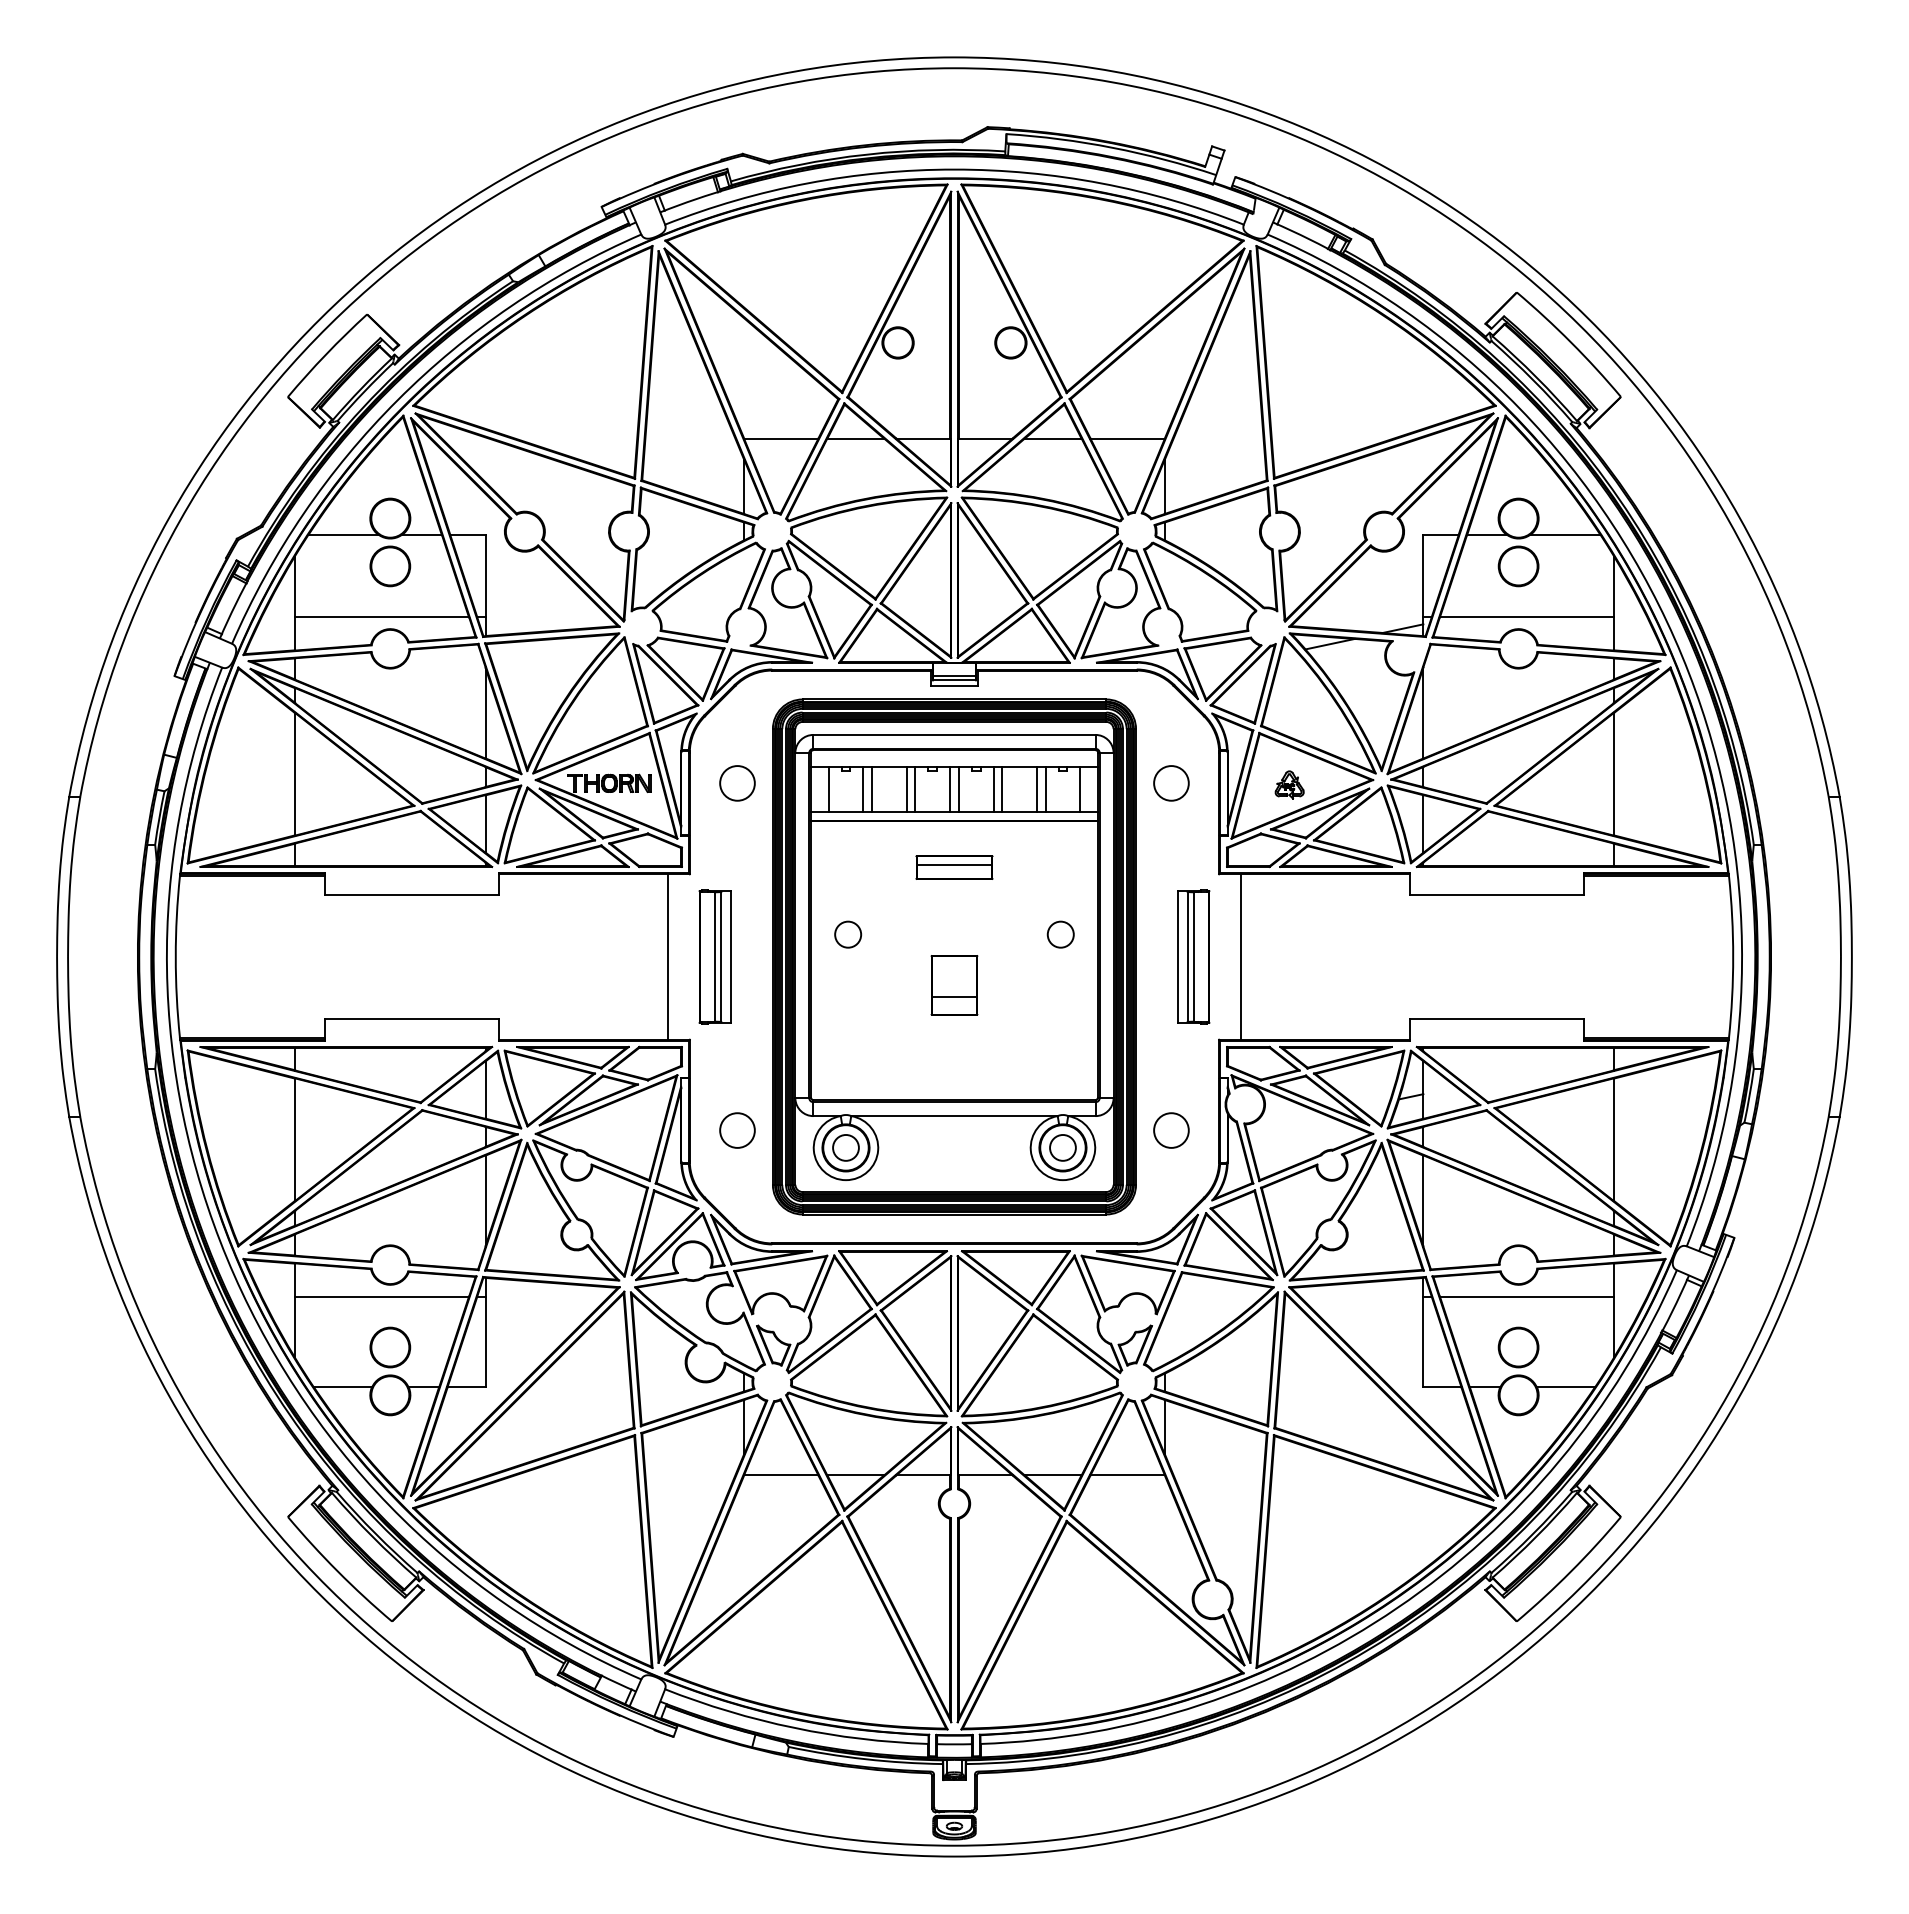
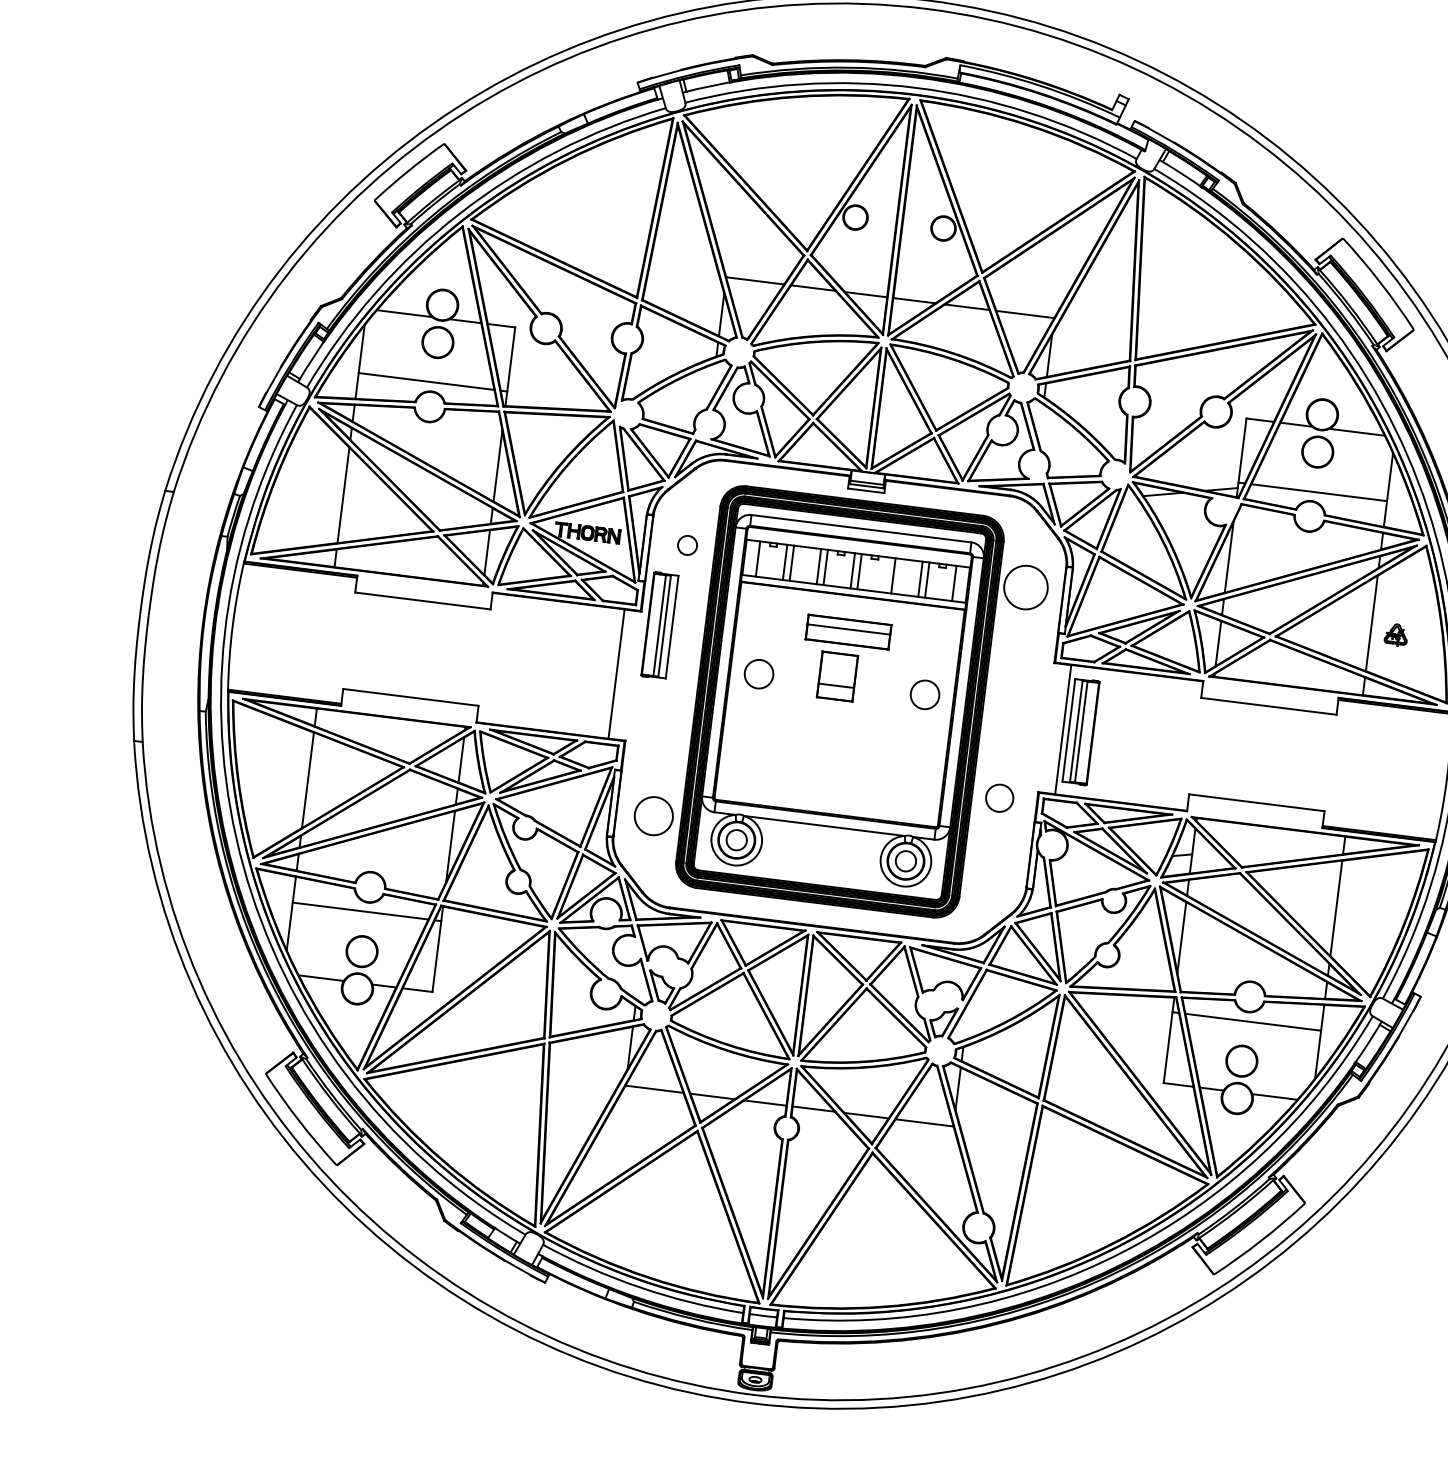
circle: (737, 783) -> (687, 545), size x0.7
circle: (1171, 783) -> (1025, 587), size x1.6
part: (1289, 784) -> (1396, 634), moved
line: (993, 789) -> (886, 575), removed
part: (954, 867) -> (848, 632), size x1.4
circle: (848, 934) -> (759, 674), size x1.4
circle: (1060, 934) -> (924, 694), size x1.4
part: (714, 956) -> (659, 625), moved
part: (1193, 956) -> (1080, 731), moved
part: (954, 985) -> (837, 676), moved
circle: (737, 1130) -> (653, 816), size x1.4
circle: (1171, 1130) -> (999, 798), moved

